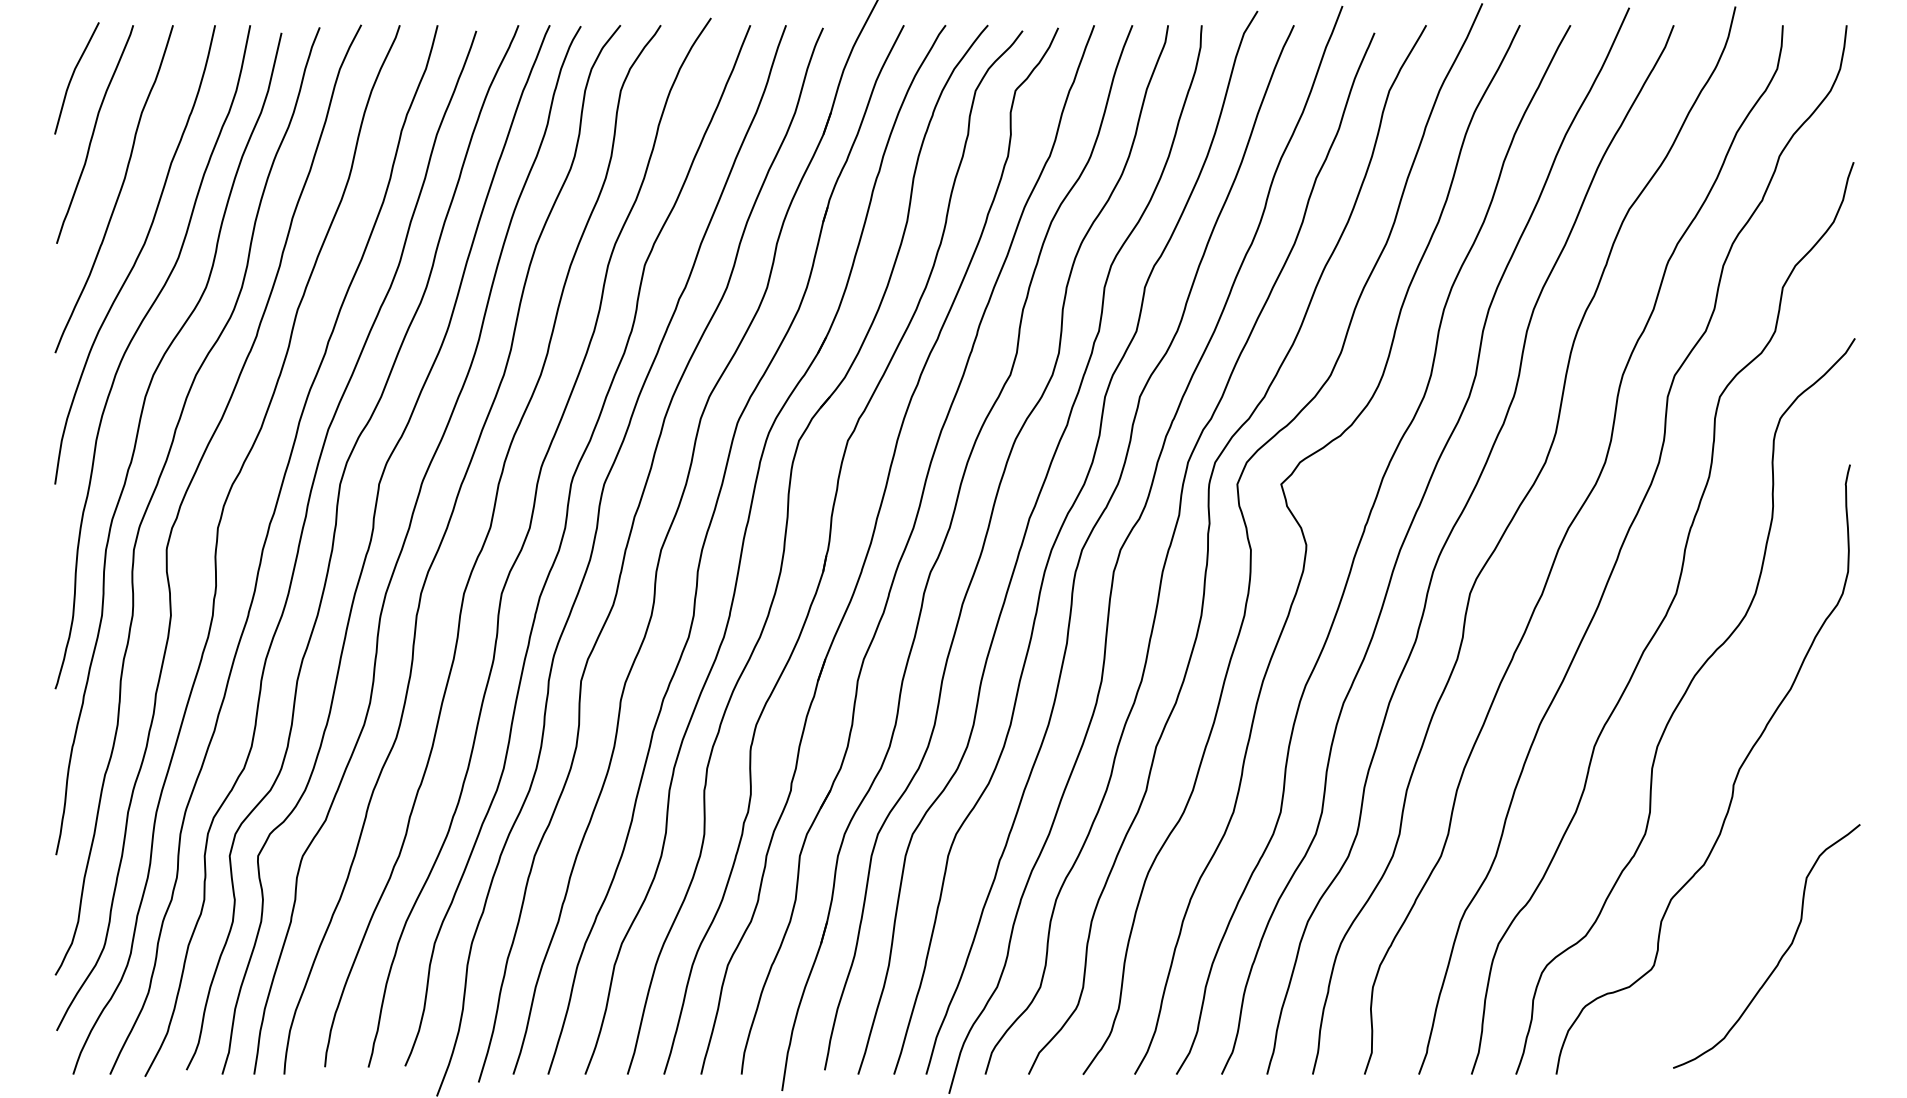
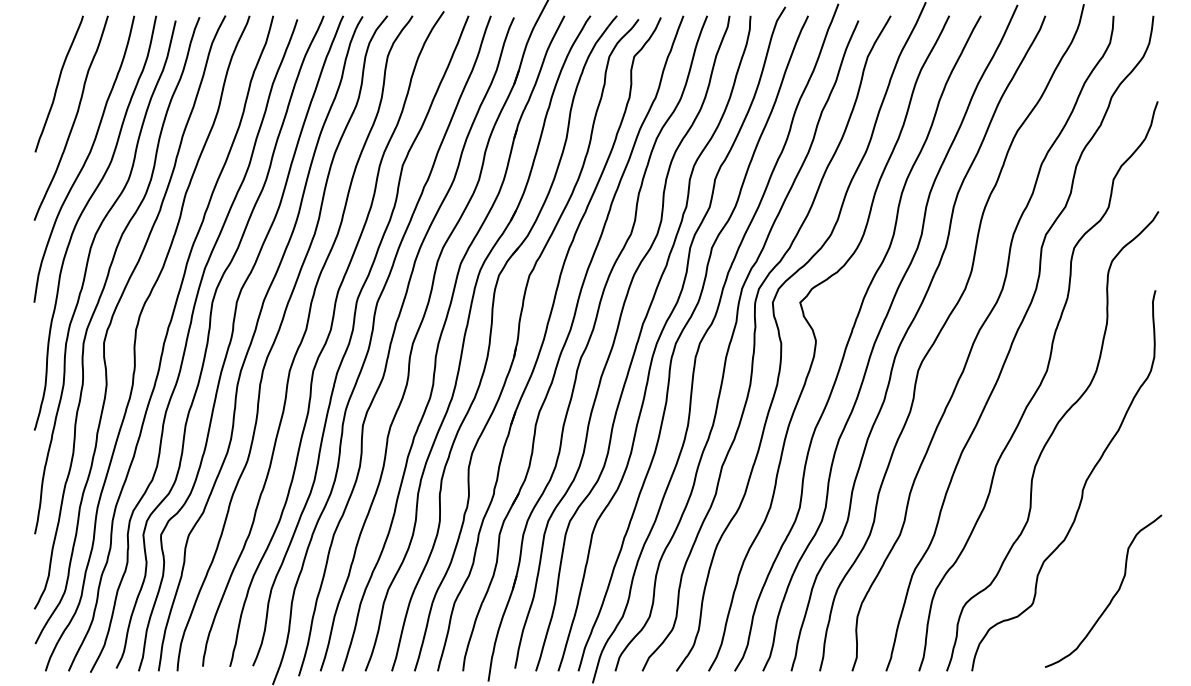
curve: (73, 79) -> (45, 49), removed

